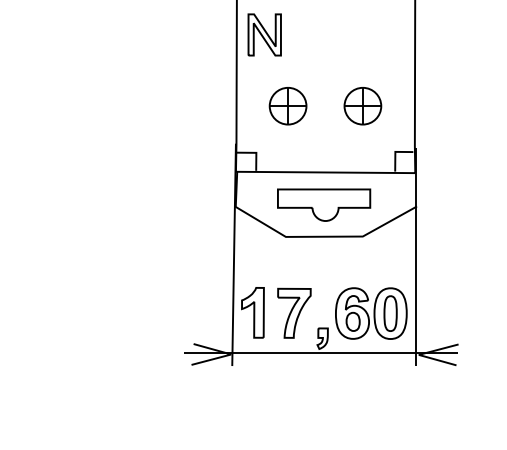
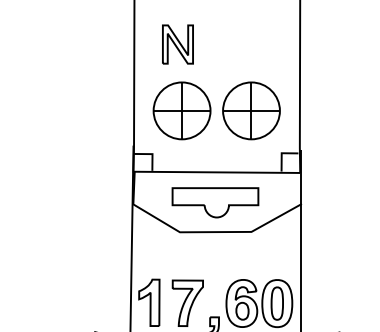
part: (264, 34) -> (177, 44), moved
part: (287, 105) -> (181, 110), size x1.67
part: (362, 105) -> (251, 110), size x1.67

